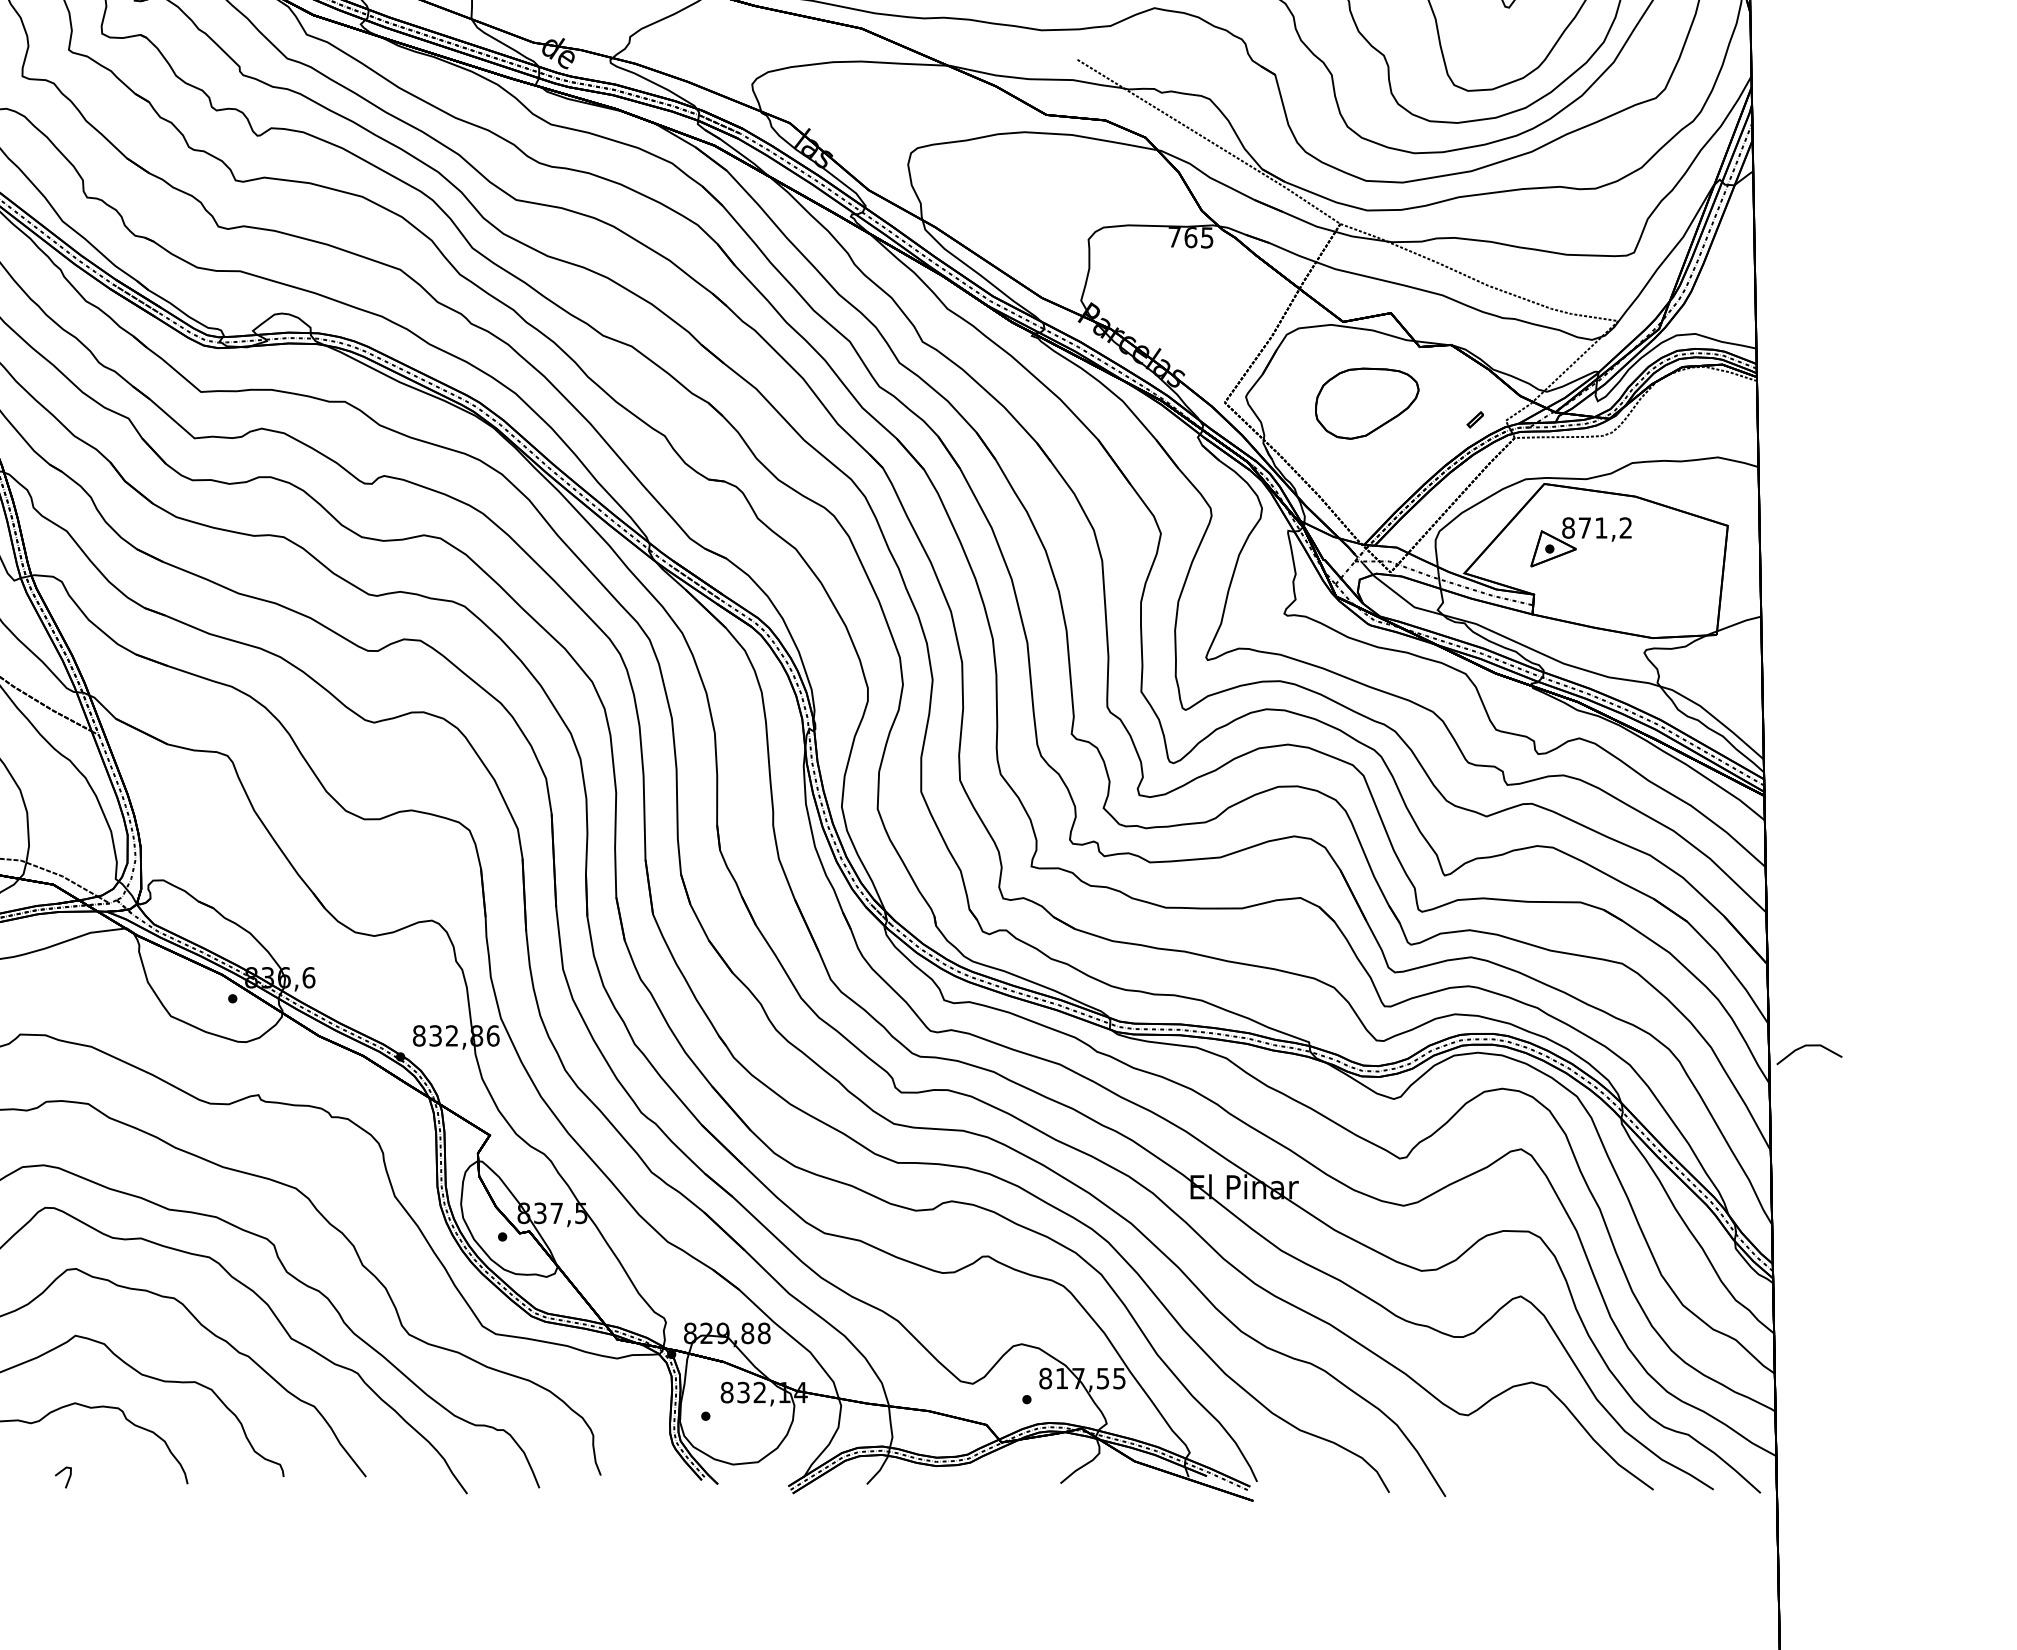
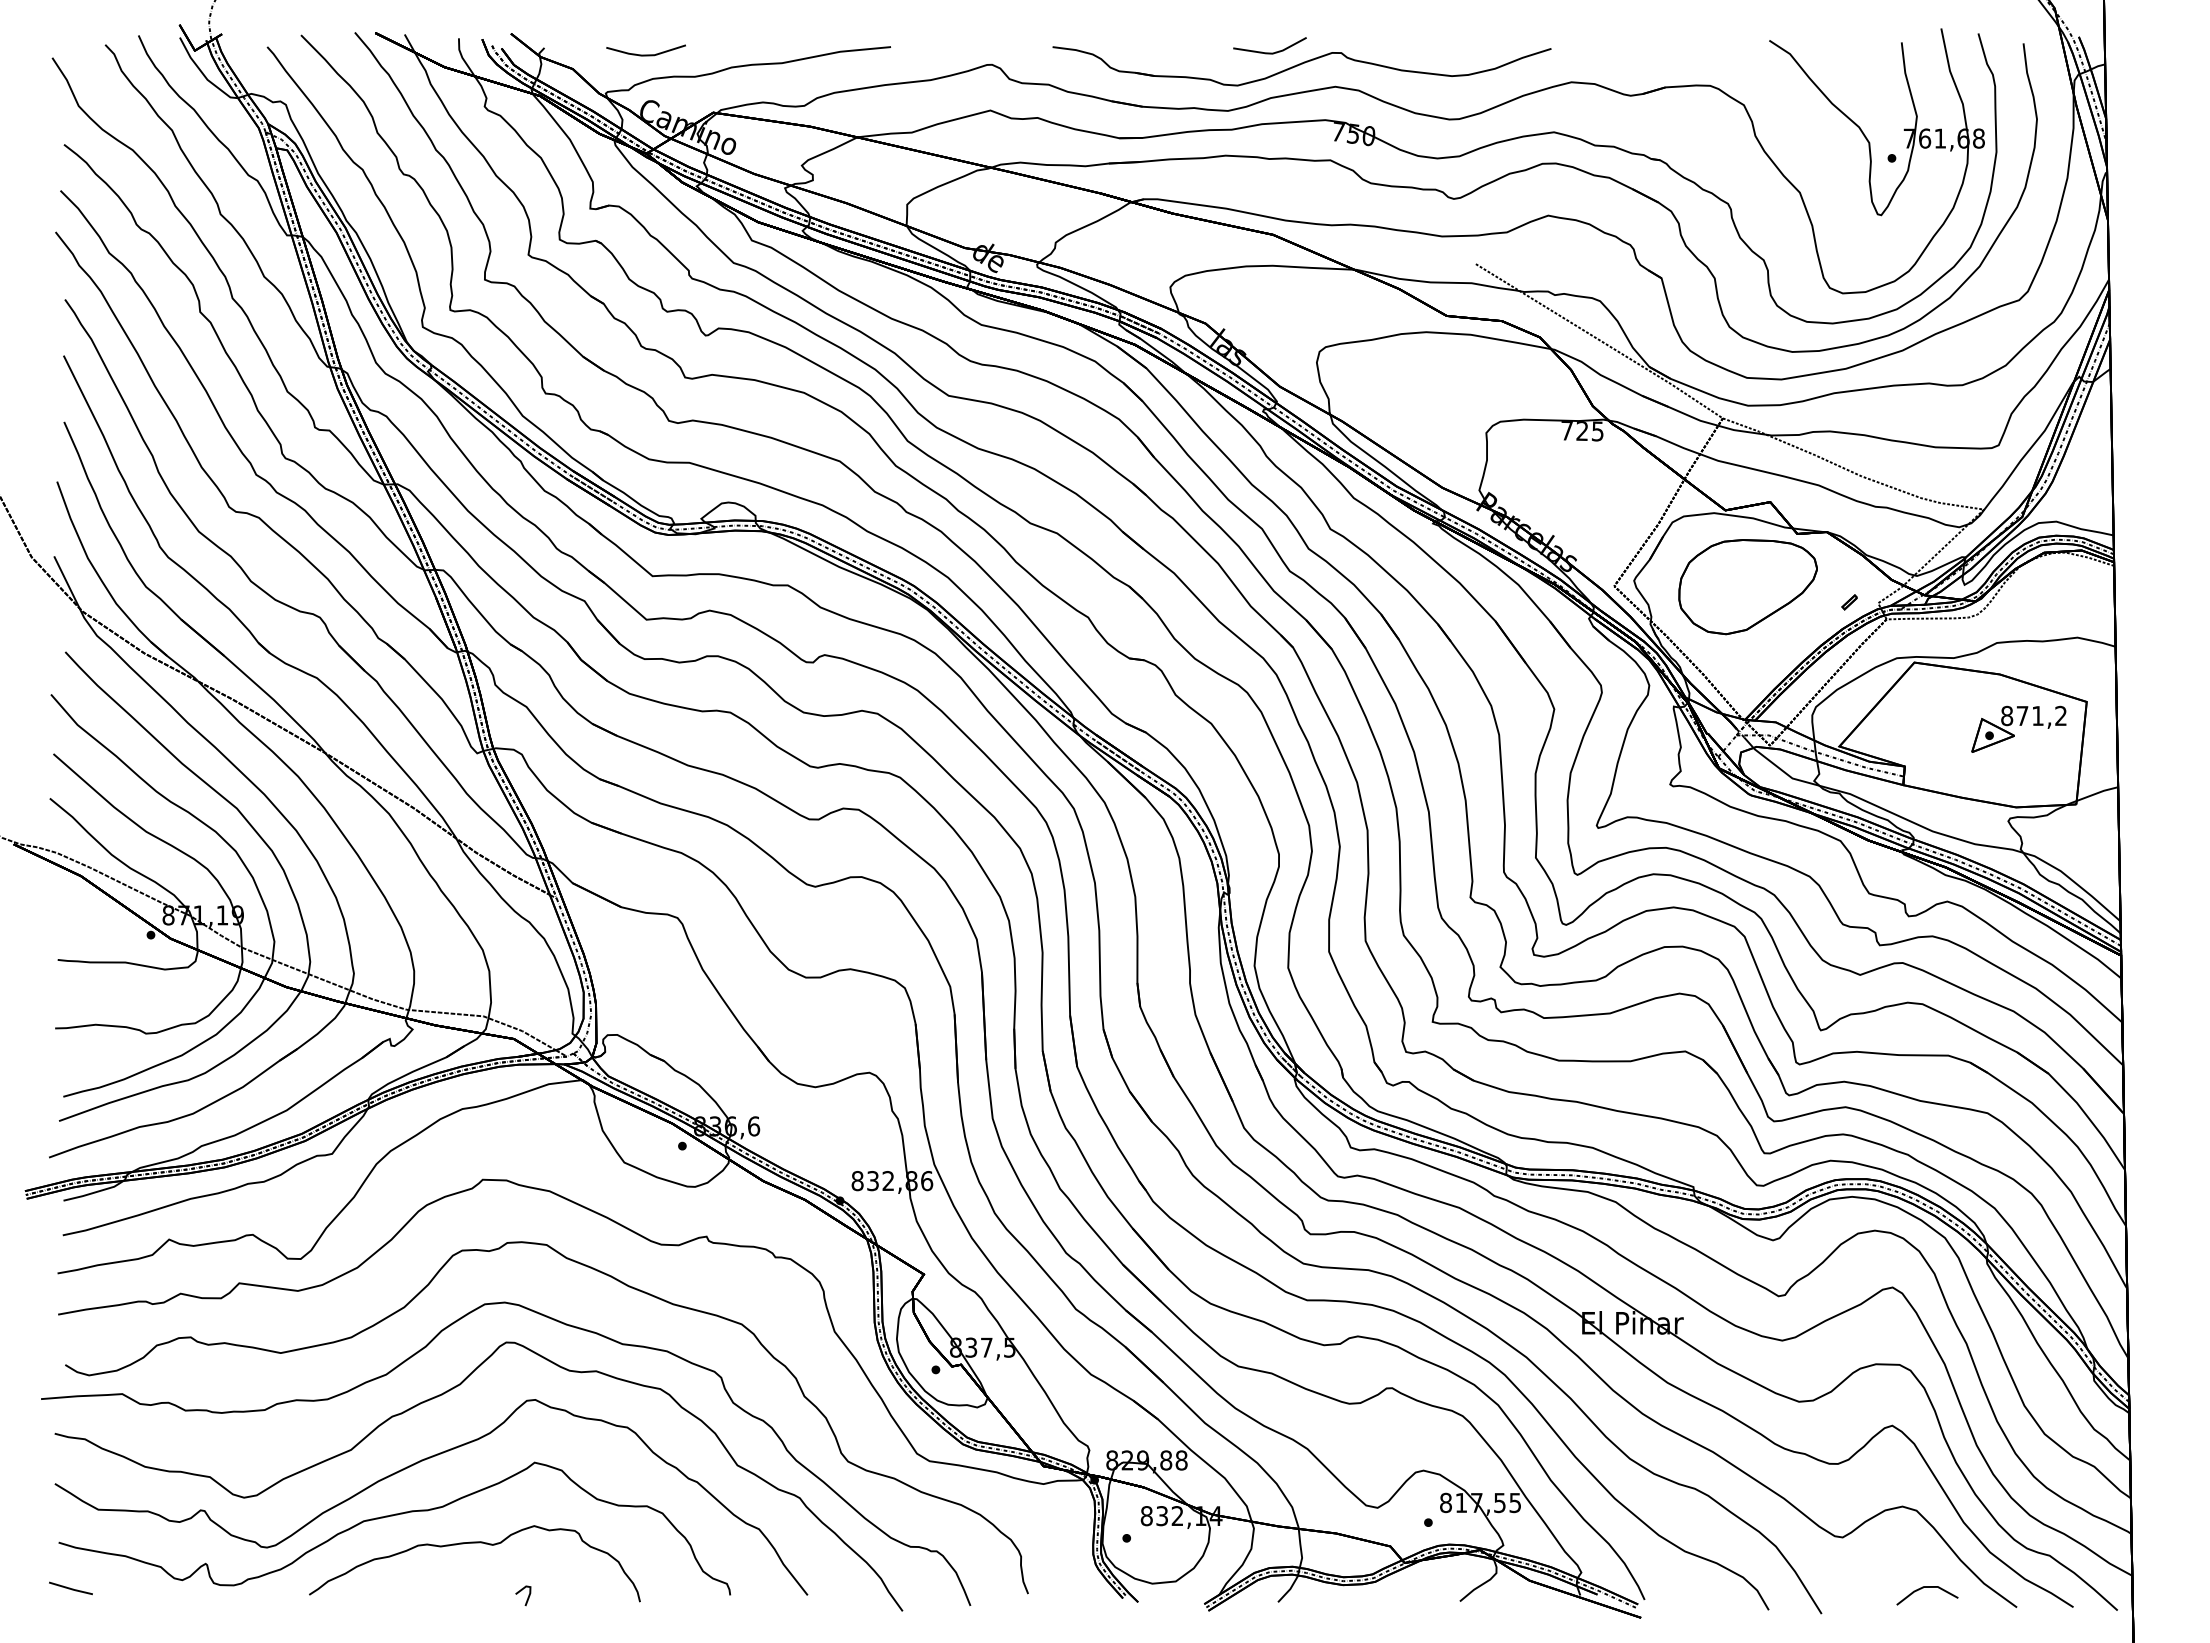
text: (1190, 237) -> (1582, 431), 765 -> 725
part: (1366, 404) -> (1747, 587), size x1.43
part: (1580, 541) -> (2018, 728), moved
line: (1809, 1045) -> (1927, 1587), moved

